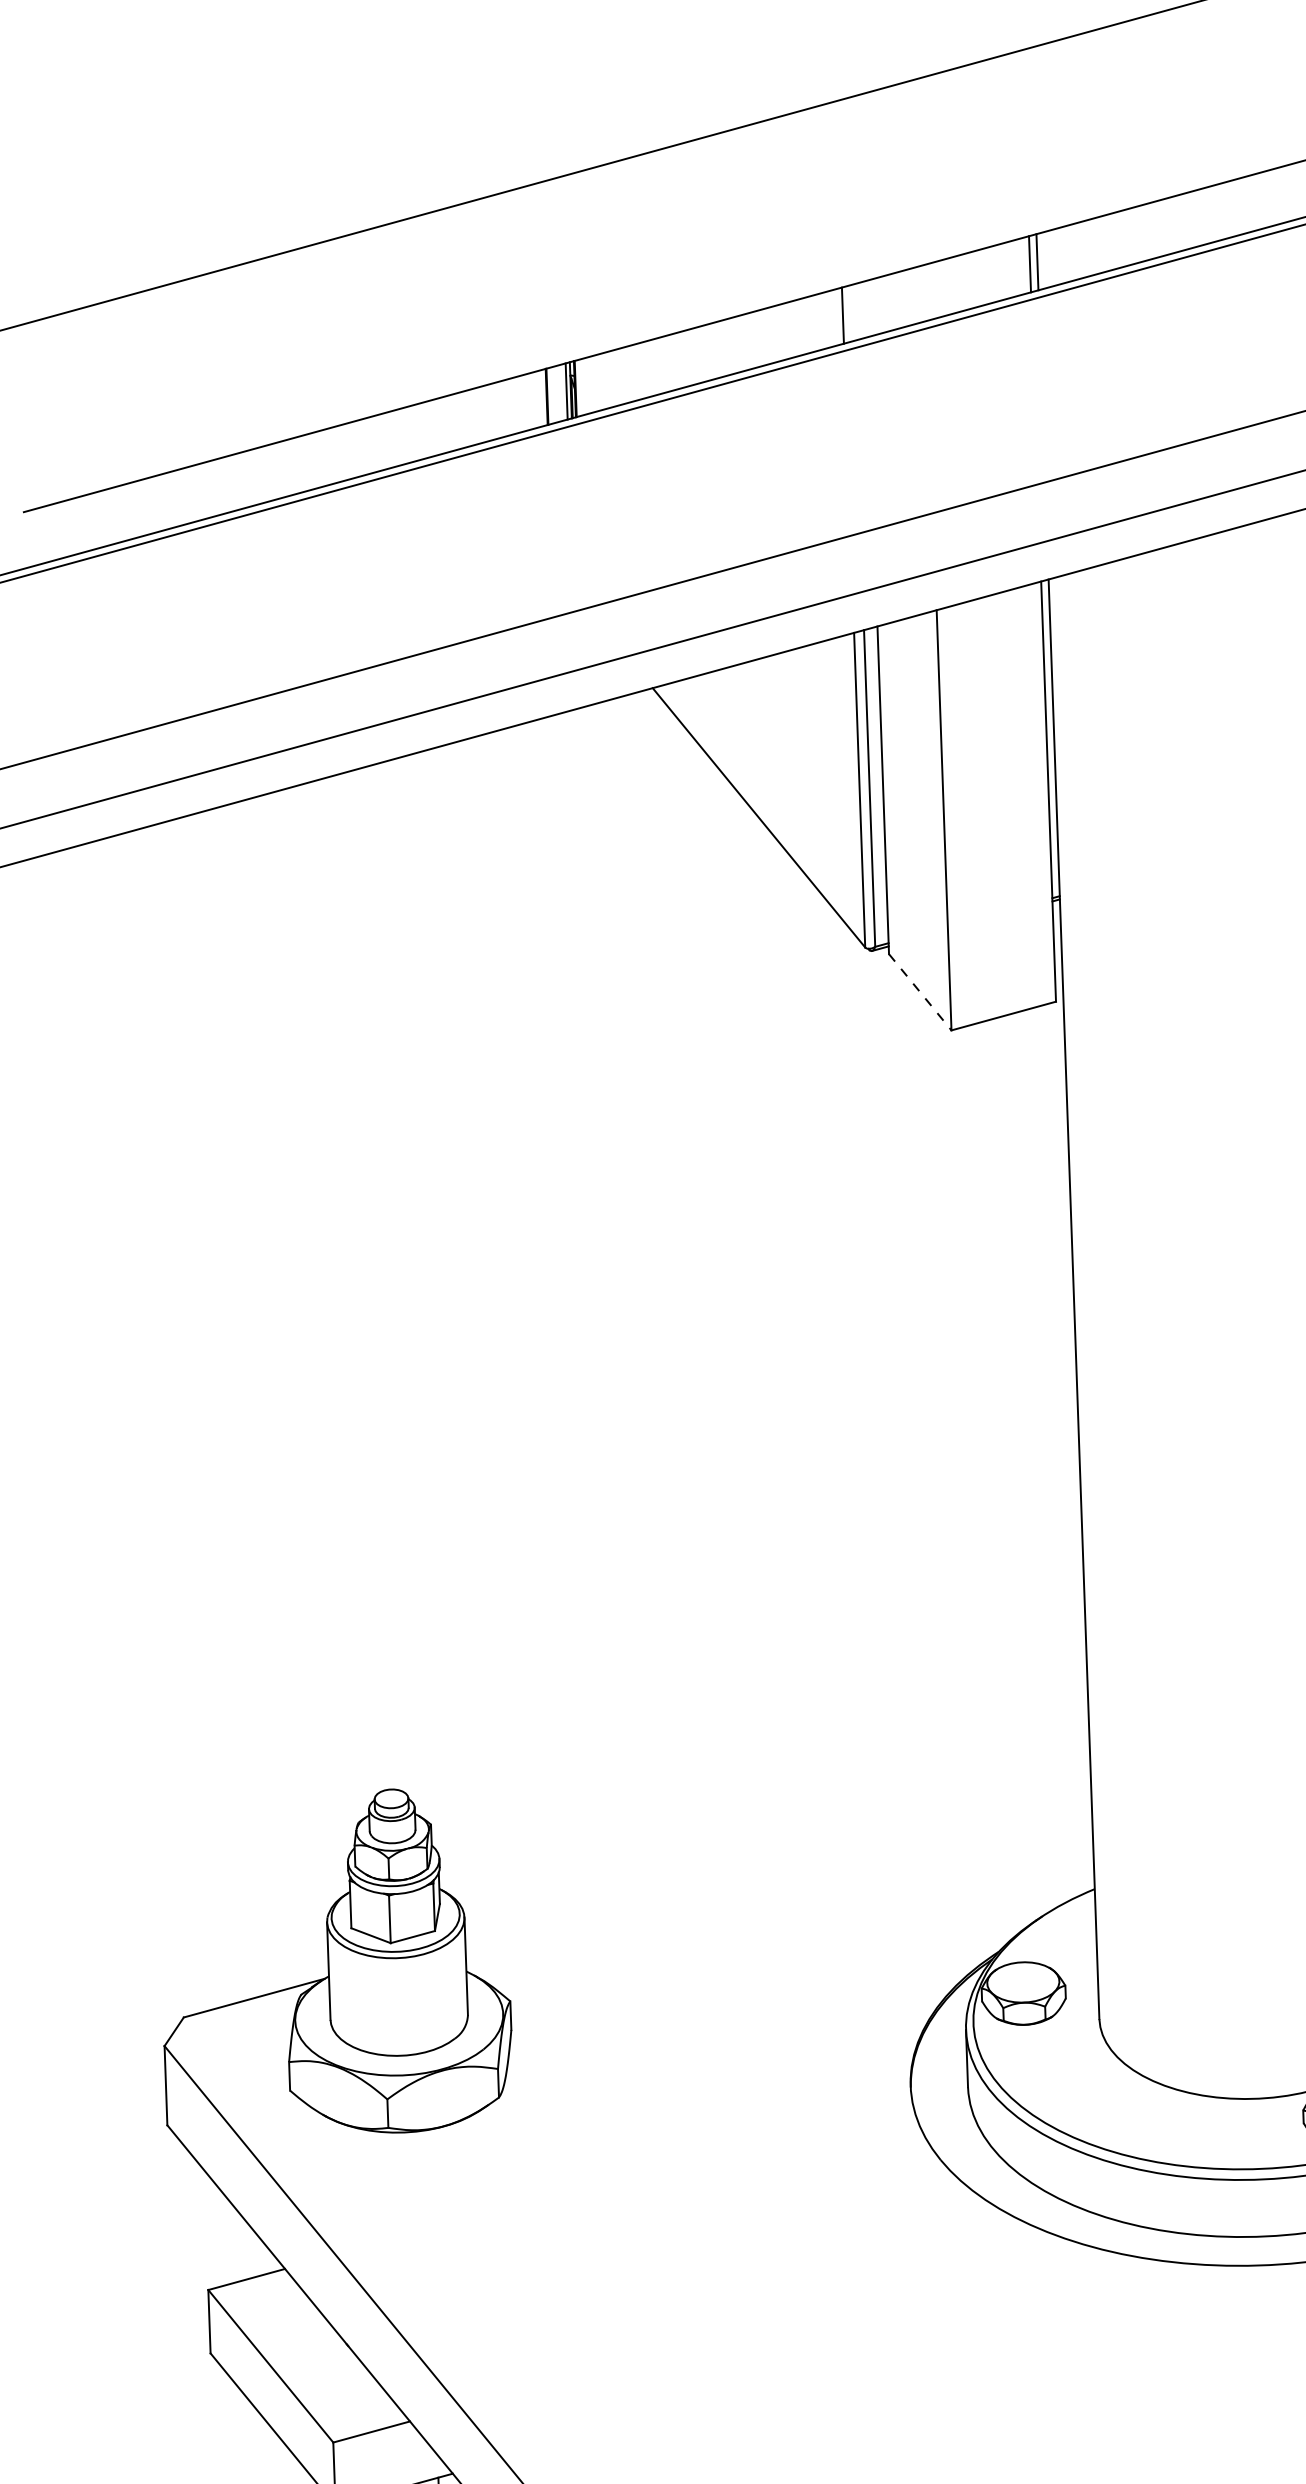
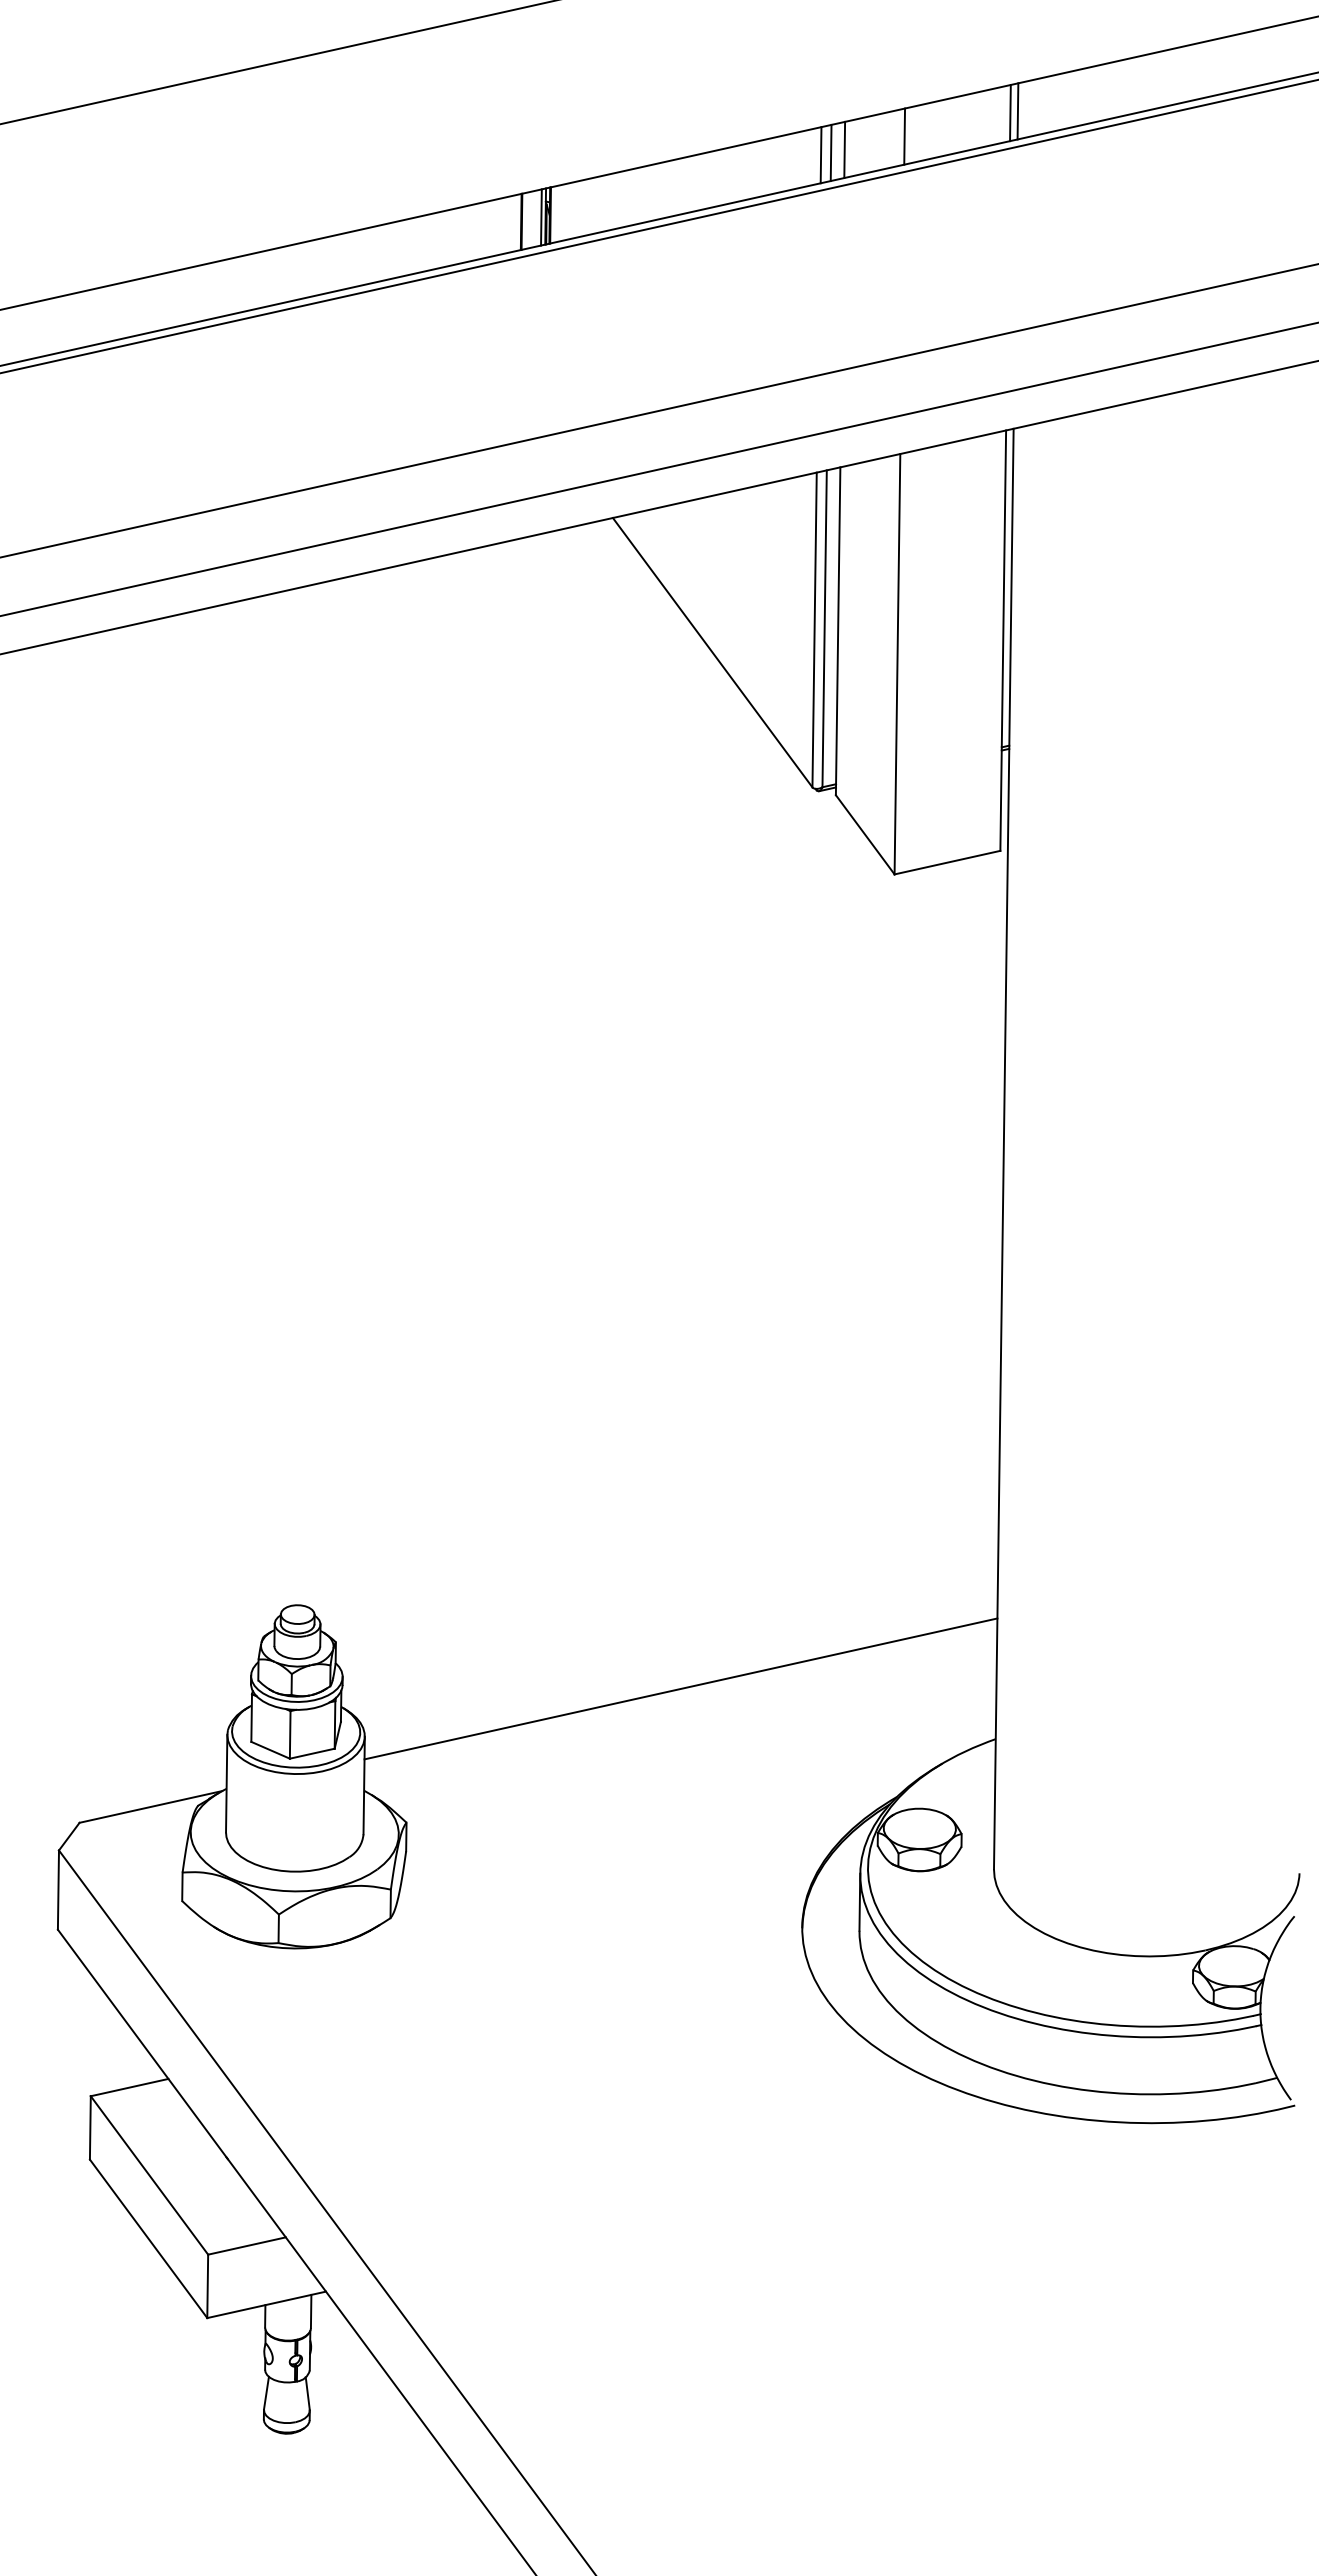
line: (925, 292) -> (904, 136), added
line: (866, 308) -> (844, 149), added
line: (852, 312) -> (830, 152), added
line: (920, 992) -> (865, 835), dashed -> solid
line: (777, 1853) -> (680, 1688), added

